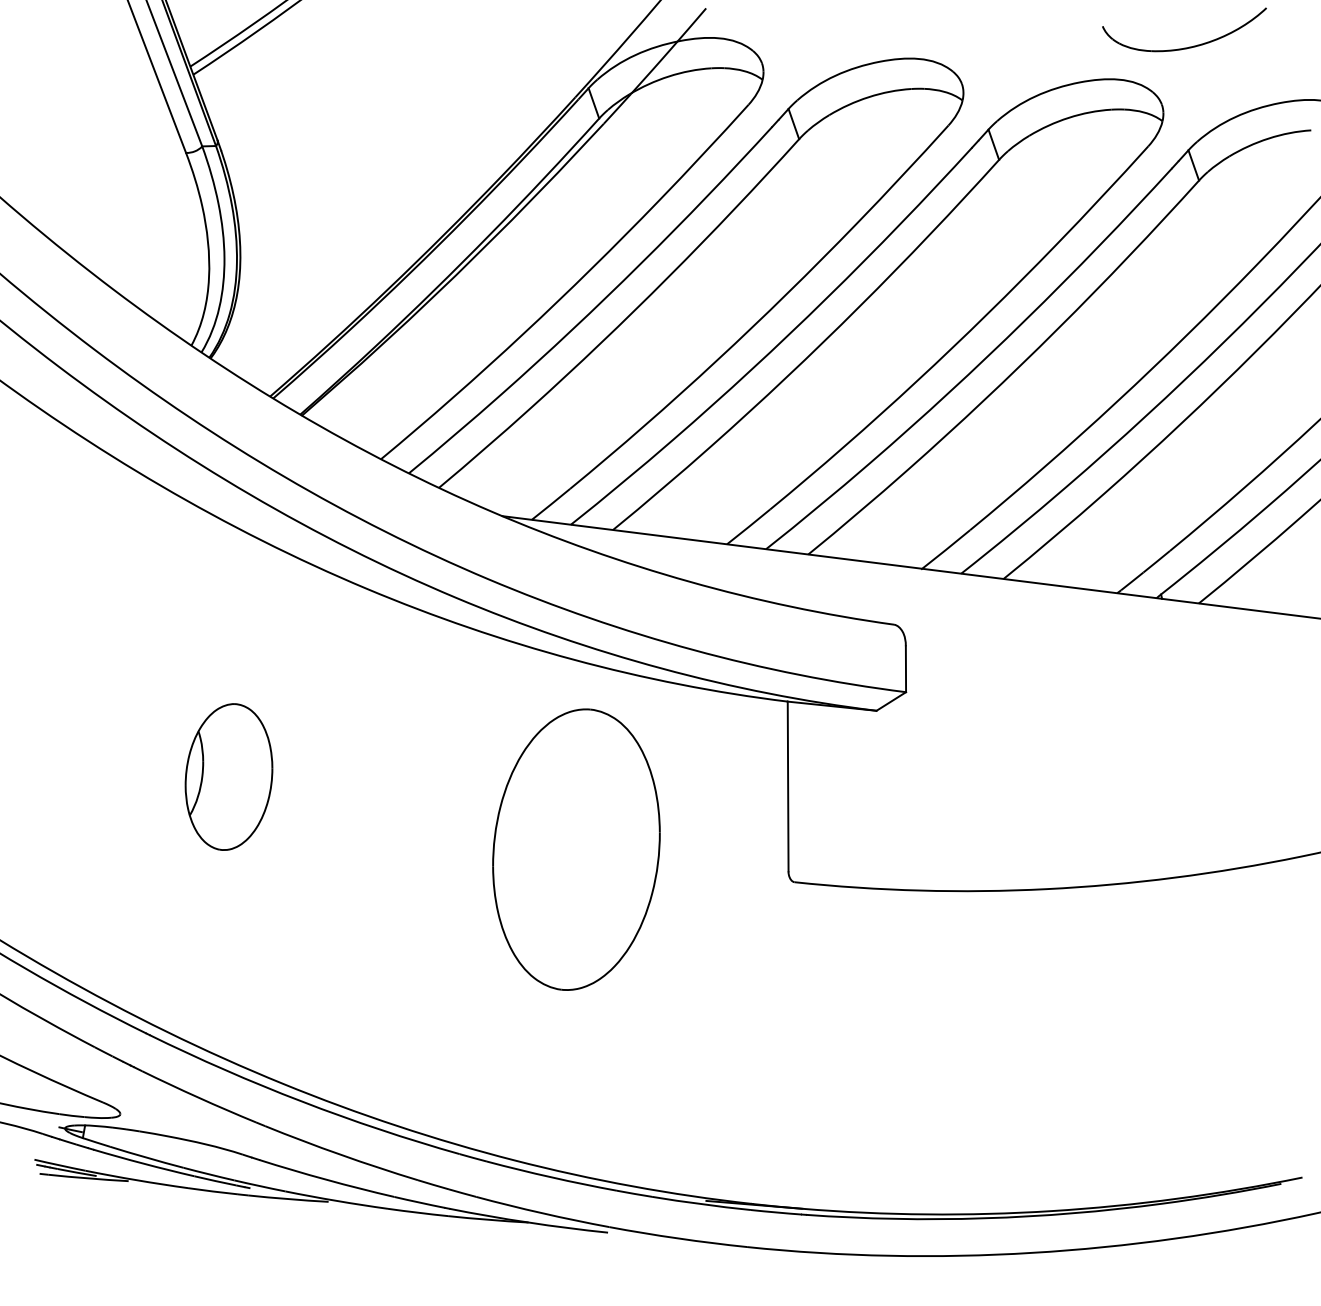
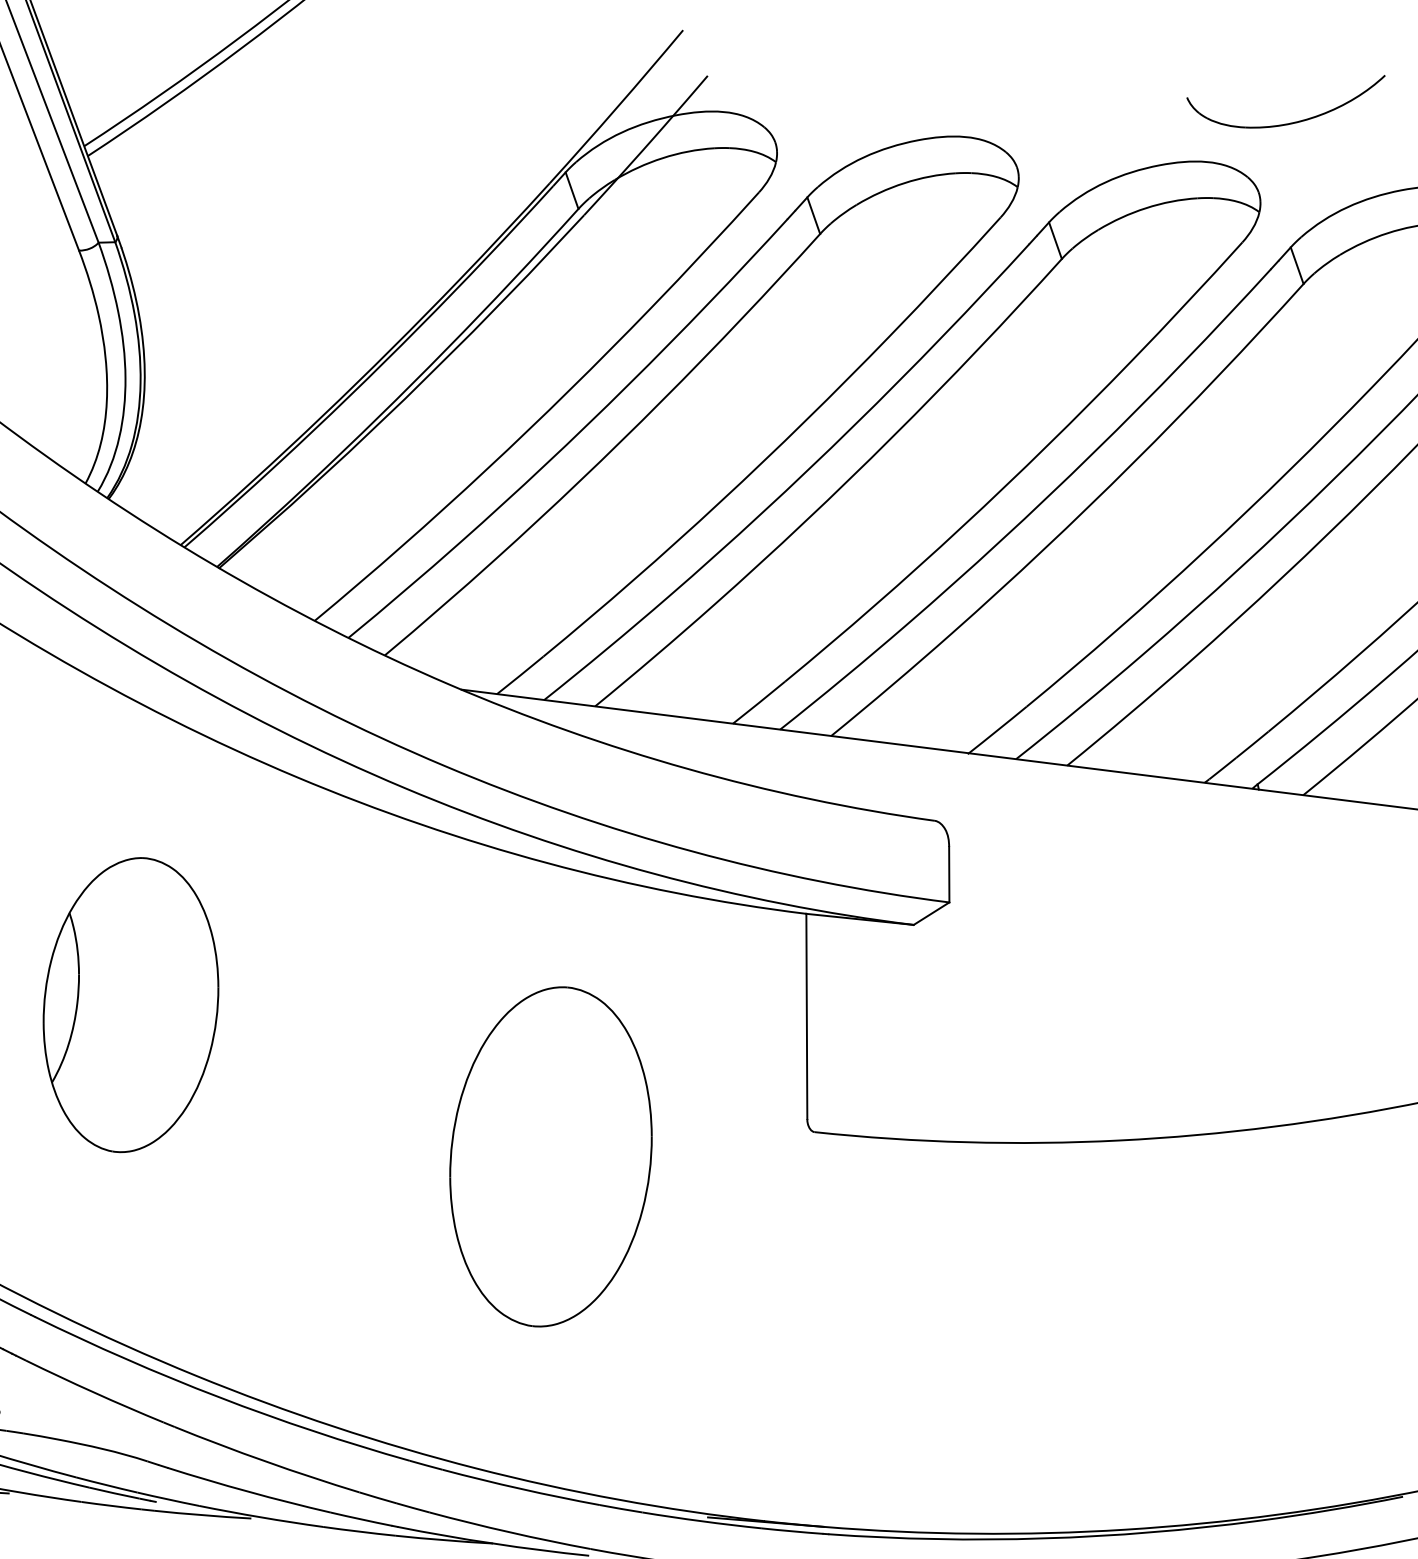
part: (228, 776) -> (130, 1004), size x1.67
part: (576, 849) -> (551, 1156), moved

